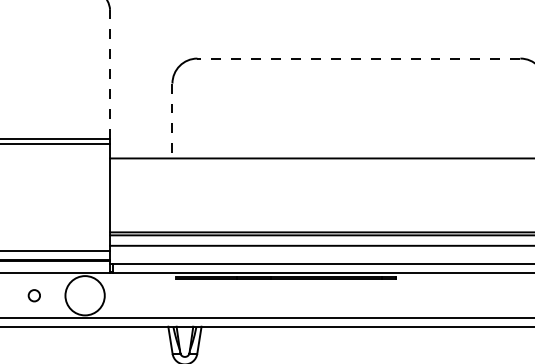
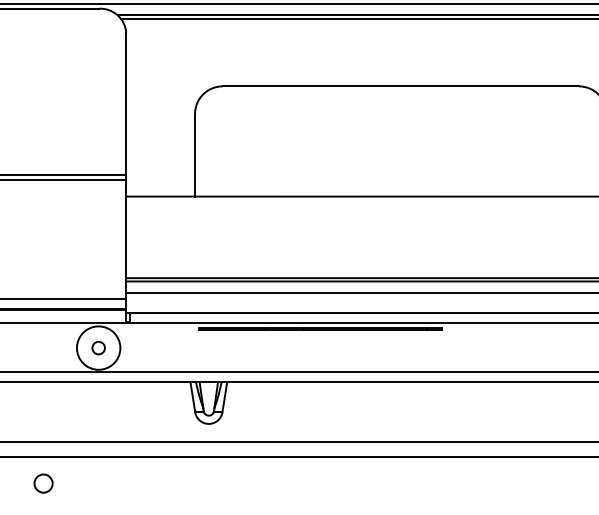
line: (358, 58) -> (400, 86), dashed -> solid
line: (110, 74) -> (126, 103), dashed -> solid
line: (172, 121) -> (195, 155), dashed -> solid
circle: (34, 296) -> (98, 348), moved

